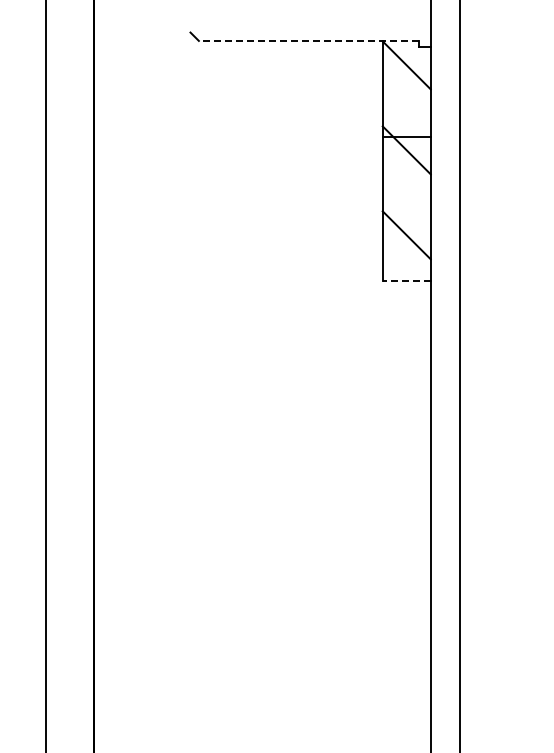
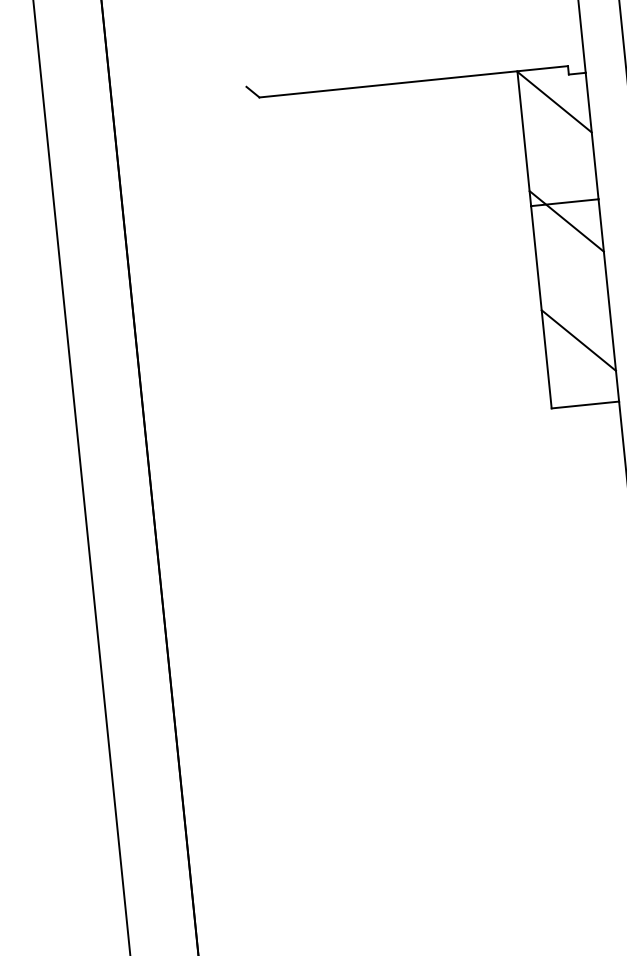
line: (308, 40) -> (413, 81), dashed -> solid
line: (406, 281) -> (585, 405), dashed -> solid

